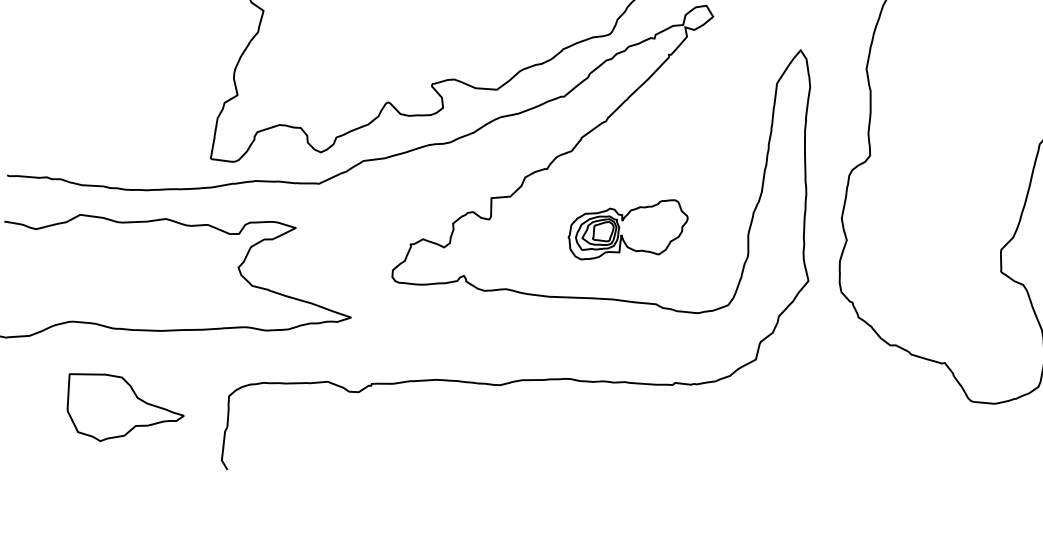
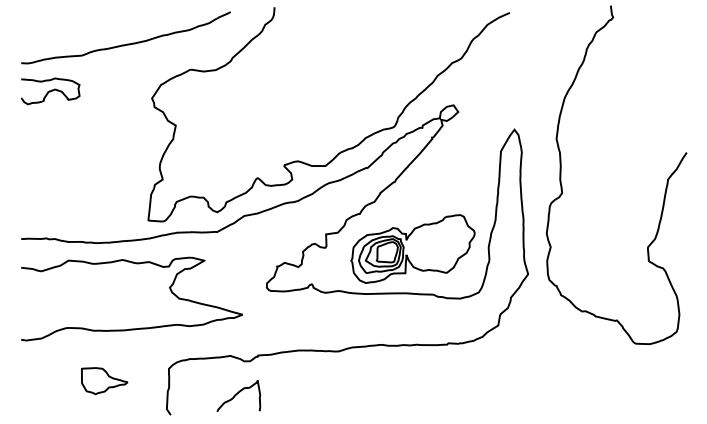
part: (627, 228) -> (412, 248), size x1.67
part: (125, 410) -> (104, 381), size x0.62
curve: (335, 443) -> (237, 394), added

